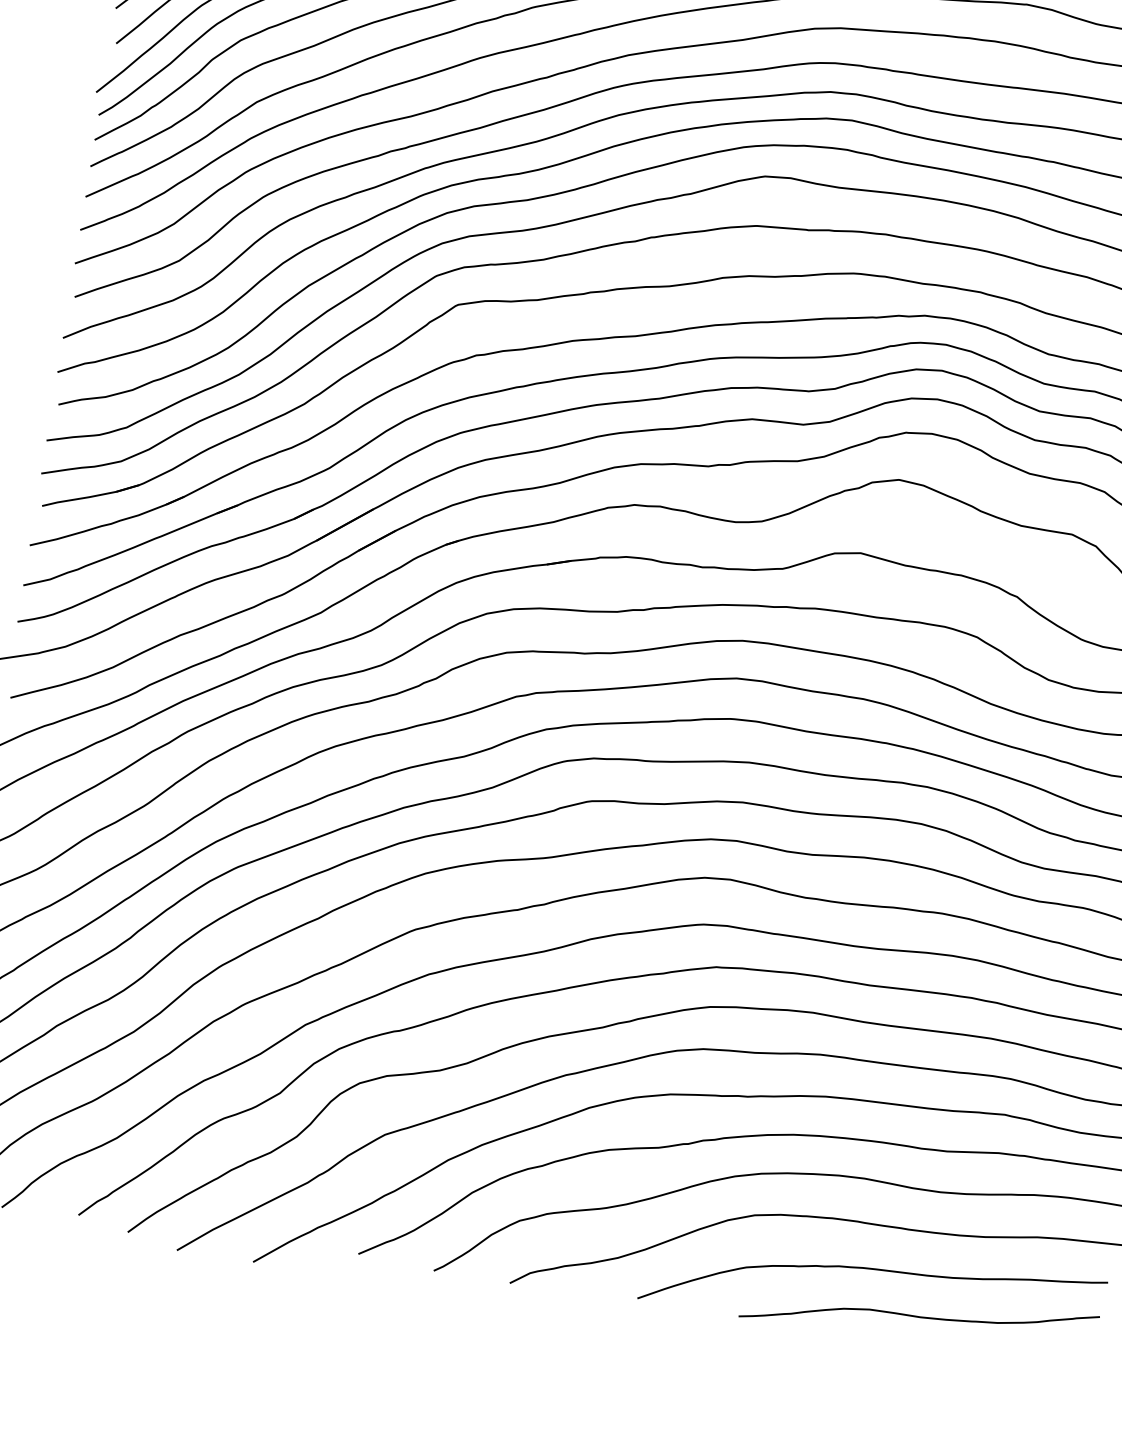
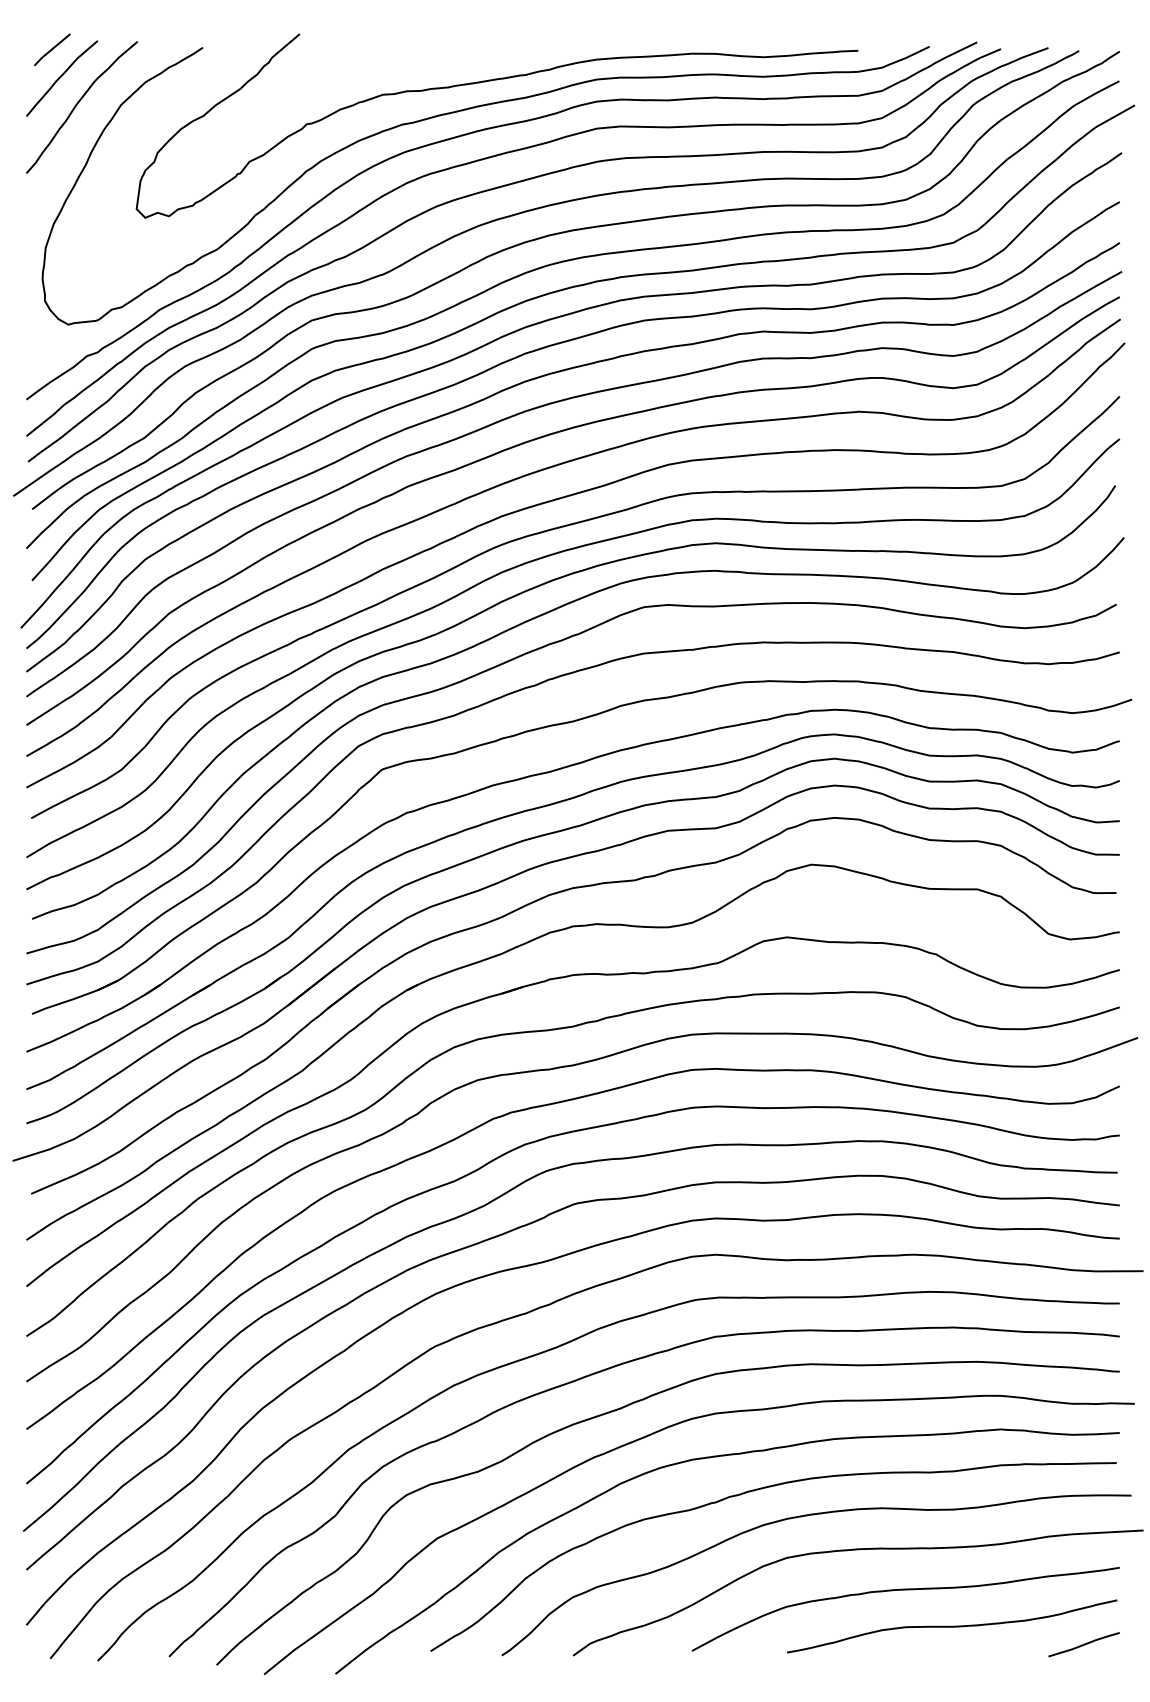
line: (1056, 1358) -> (1083, 1644), added

